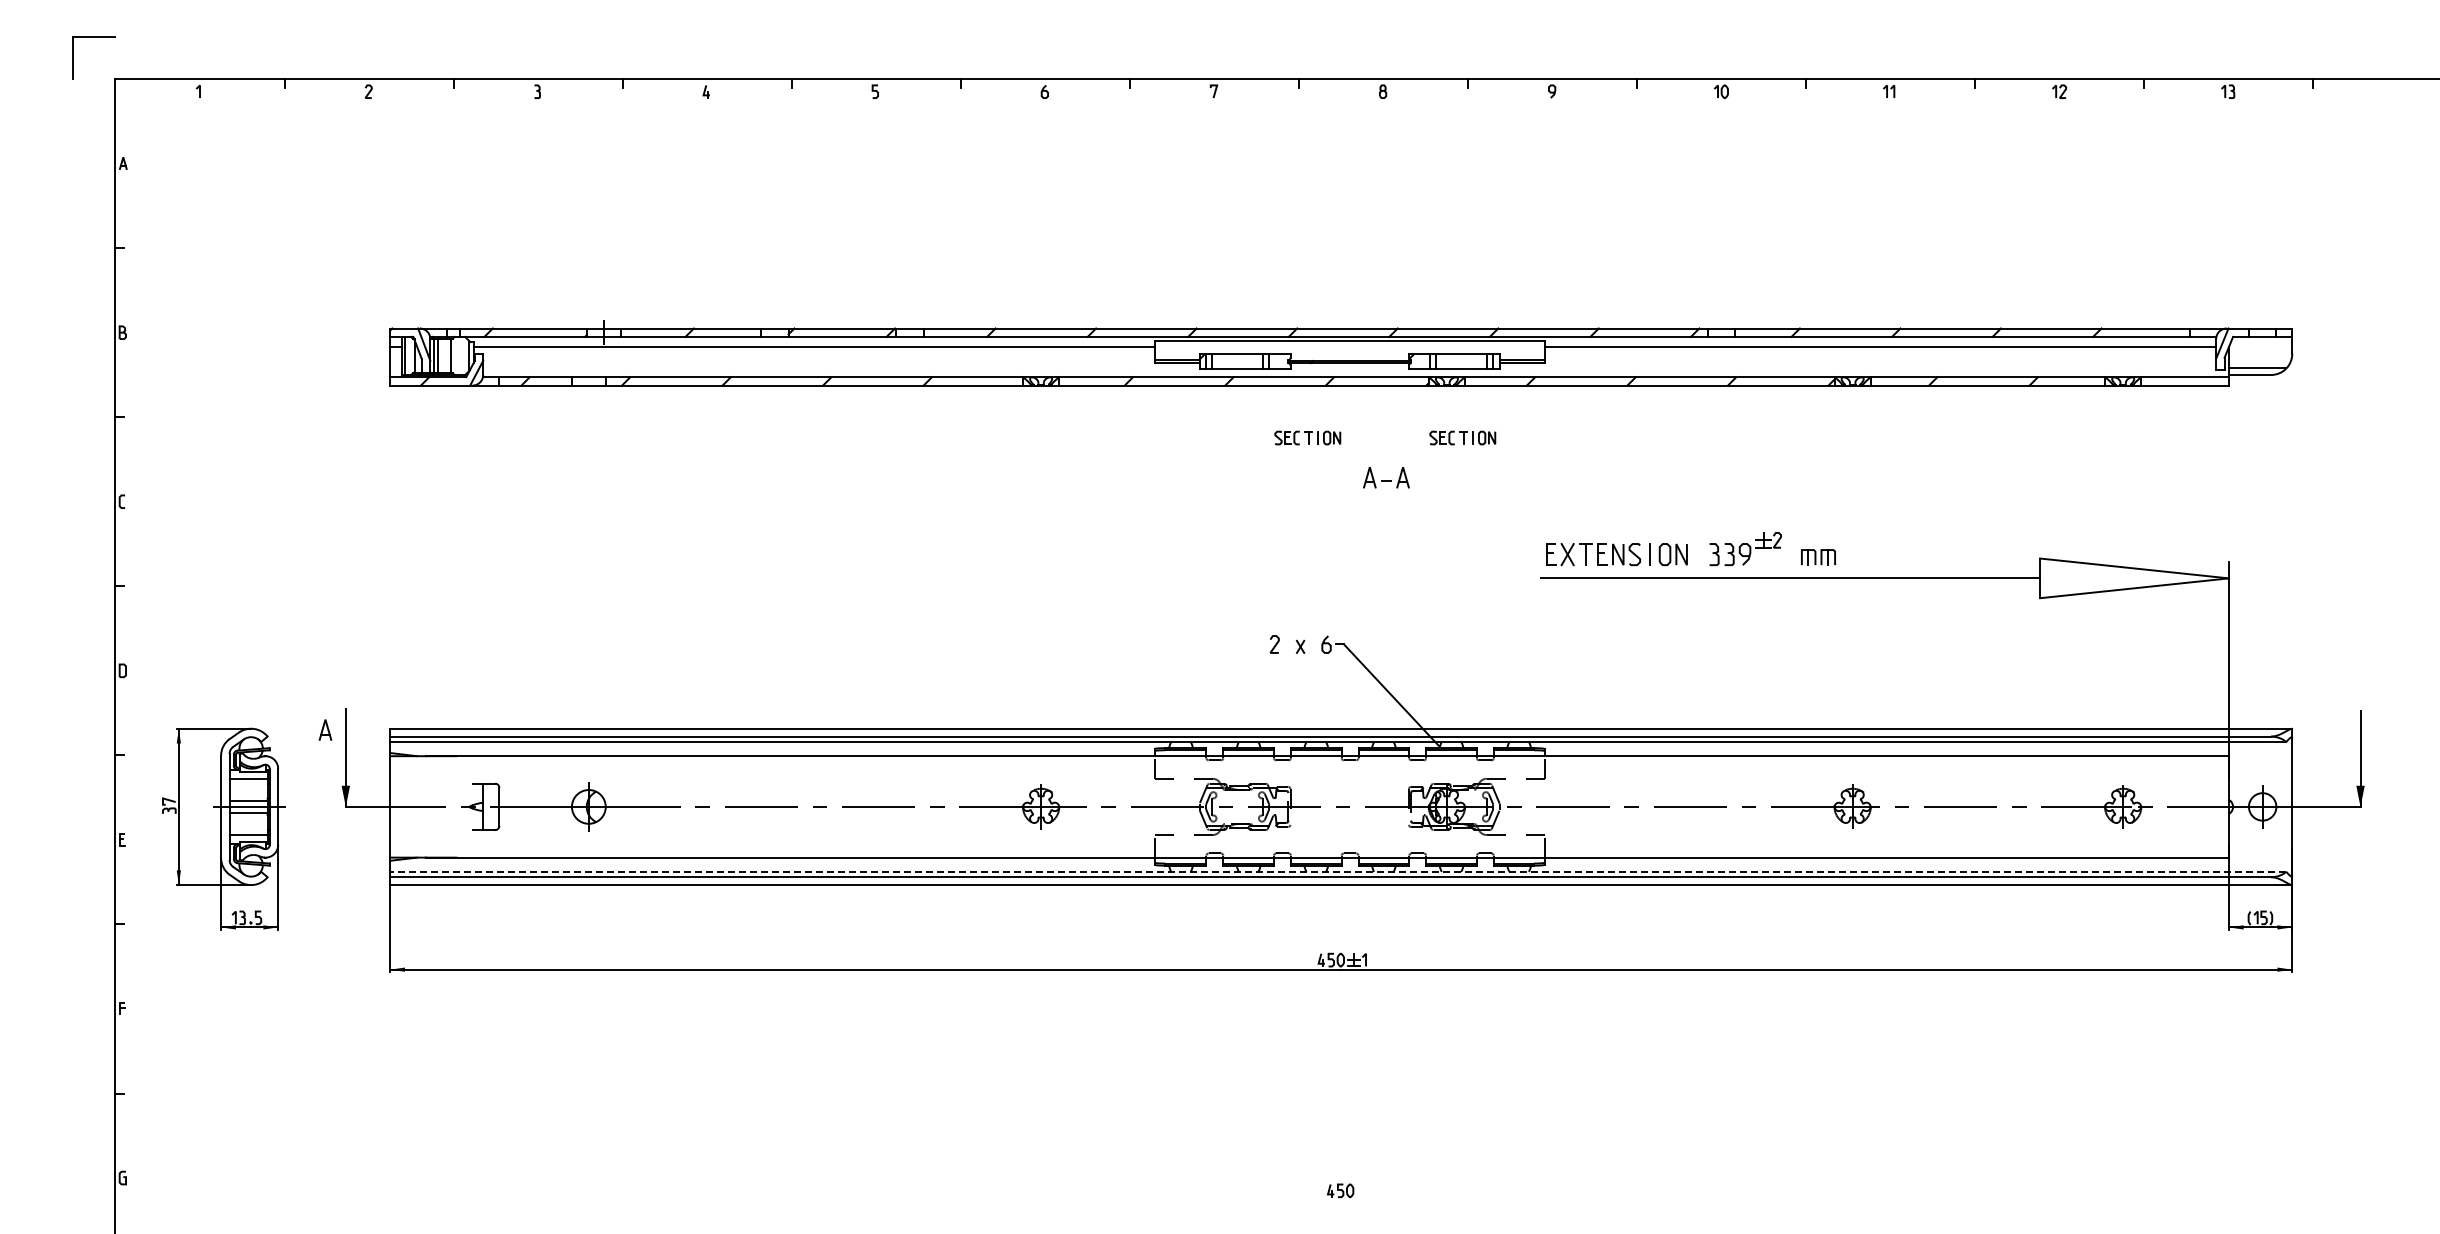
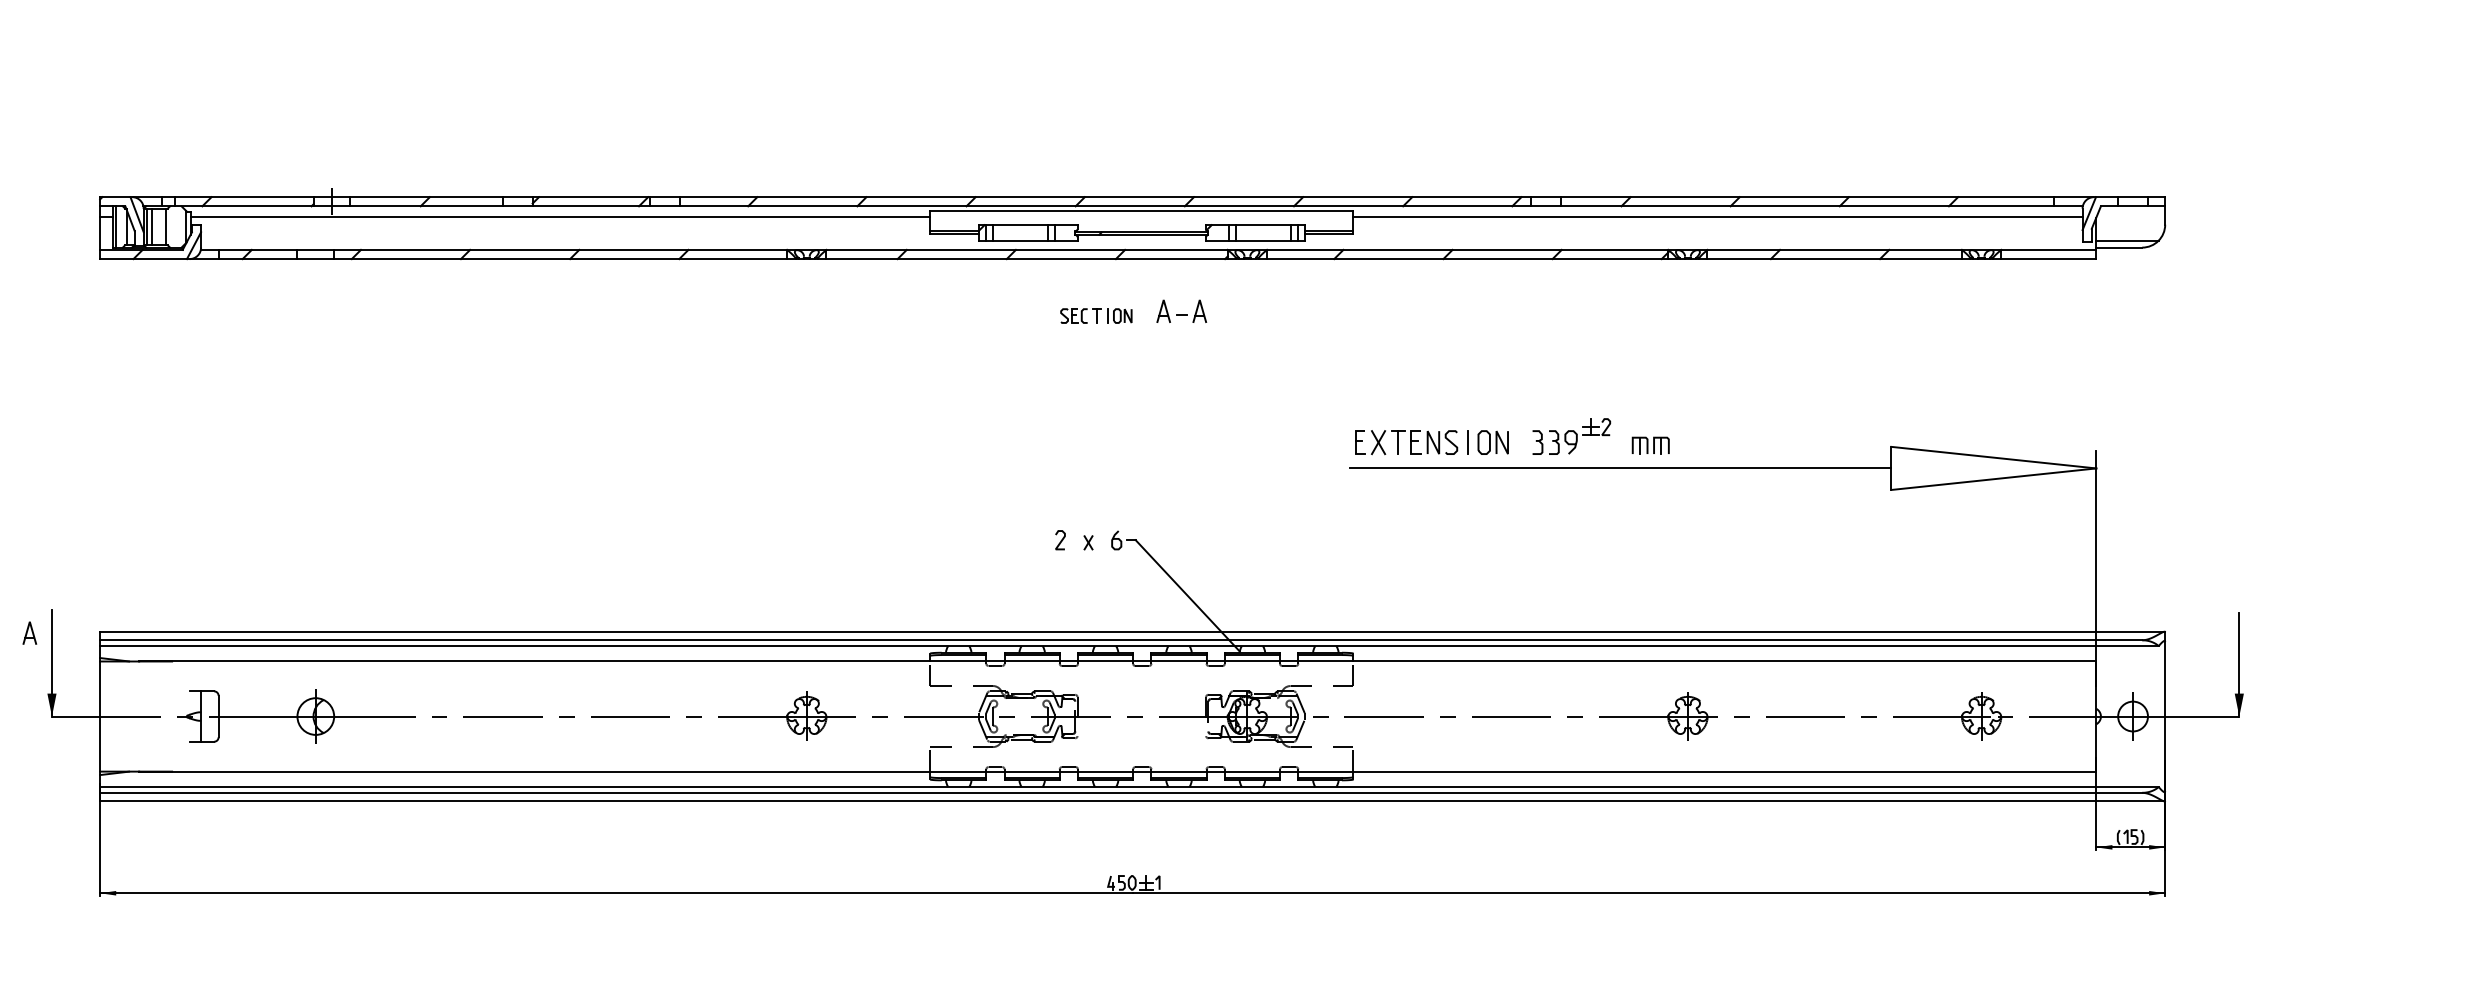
part: (1462, 437) -> (1264, 315), removed
part: (1386, 477) -> (1181, 311), moved
line: (1337, 871) -> (1128, 786), dashed -> solid

